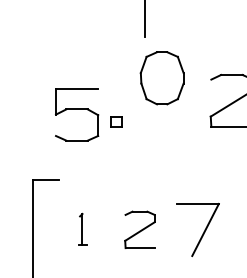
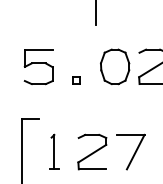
part: (162, 77) -> (115, 66), moved
part: (76, 115) -> (38, 67), moved
part: (82, 229) -> (54, 151), size x1.67
part: (140, 229) -> (92, 151), size x1.43

